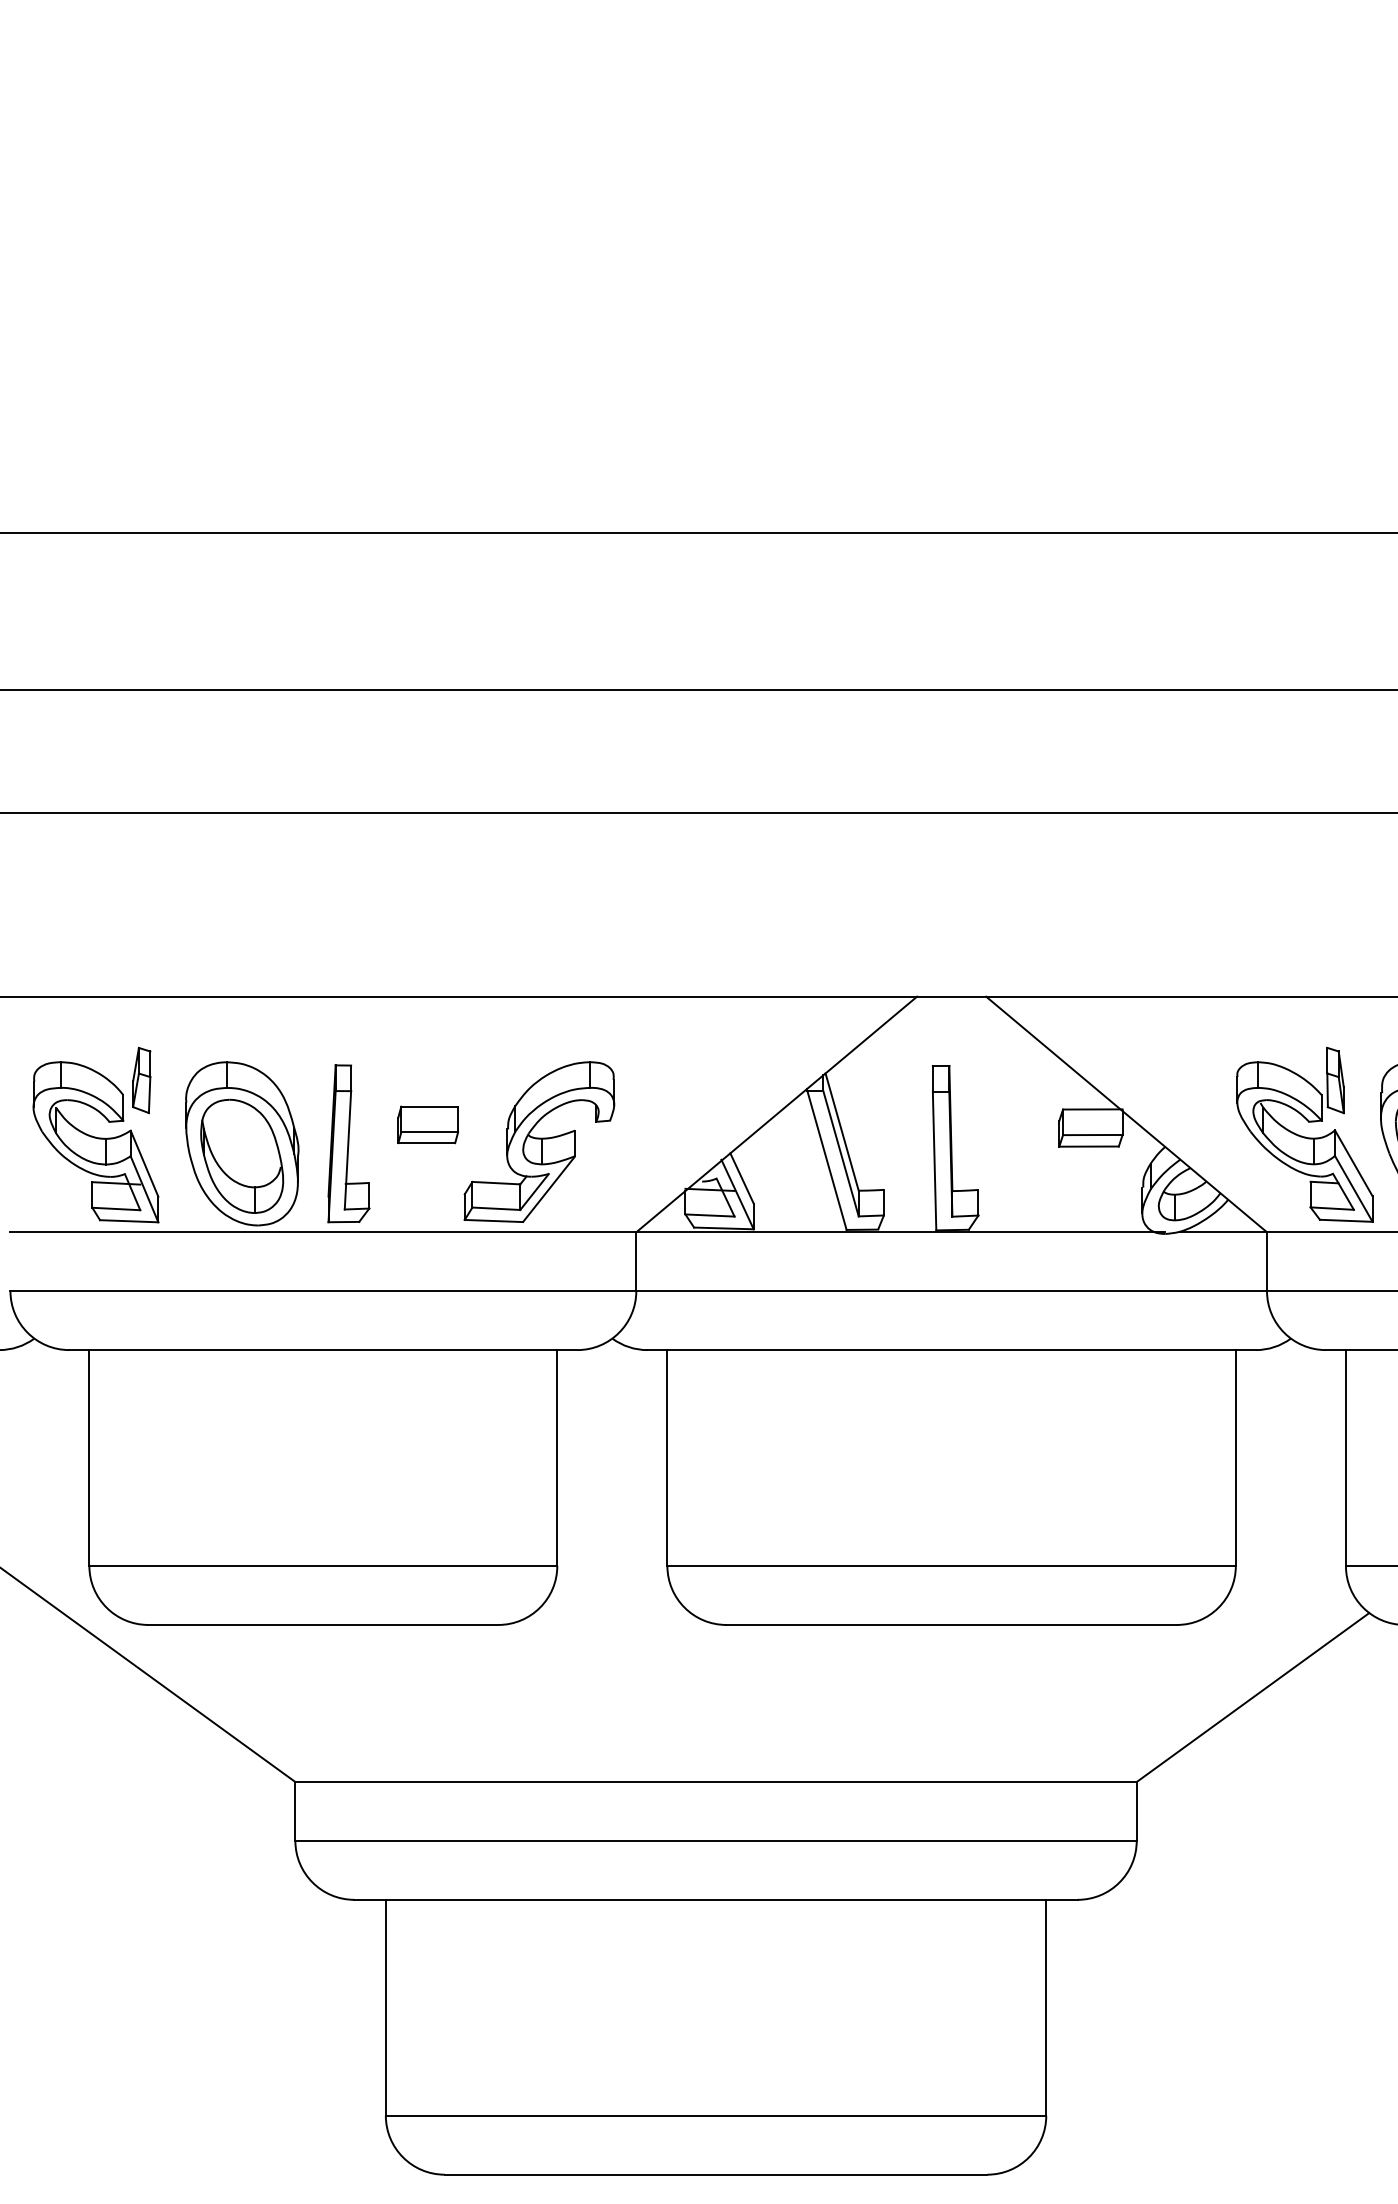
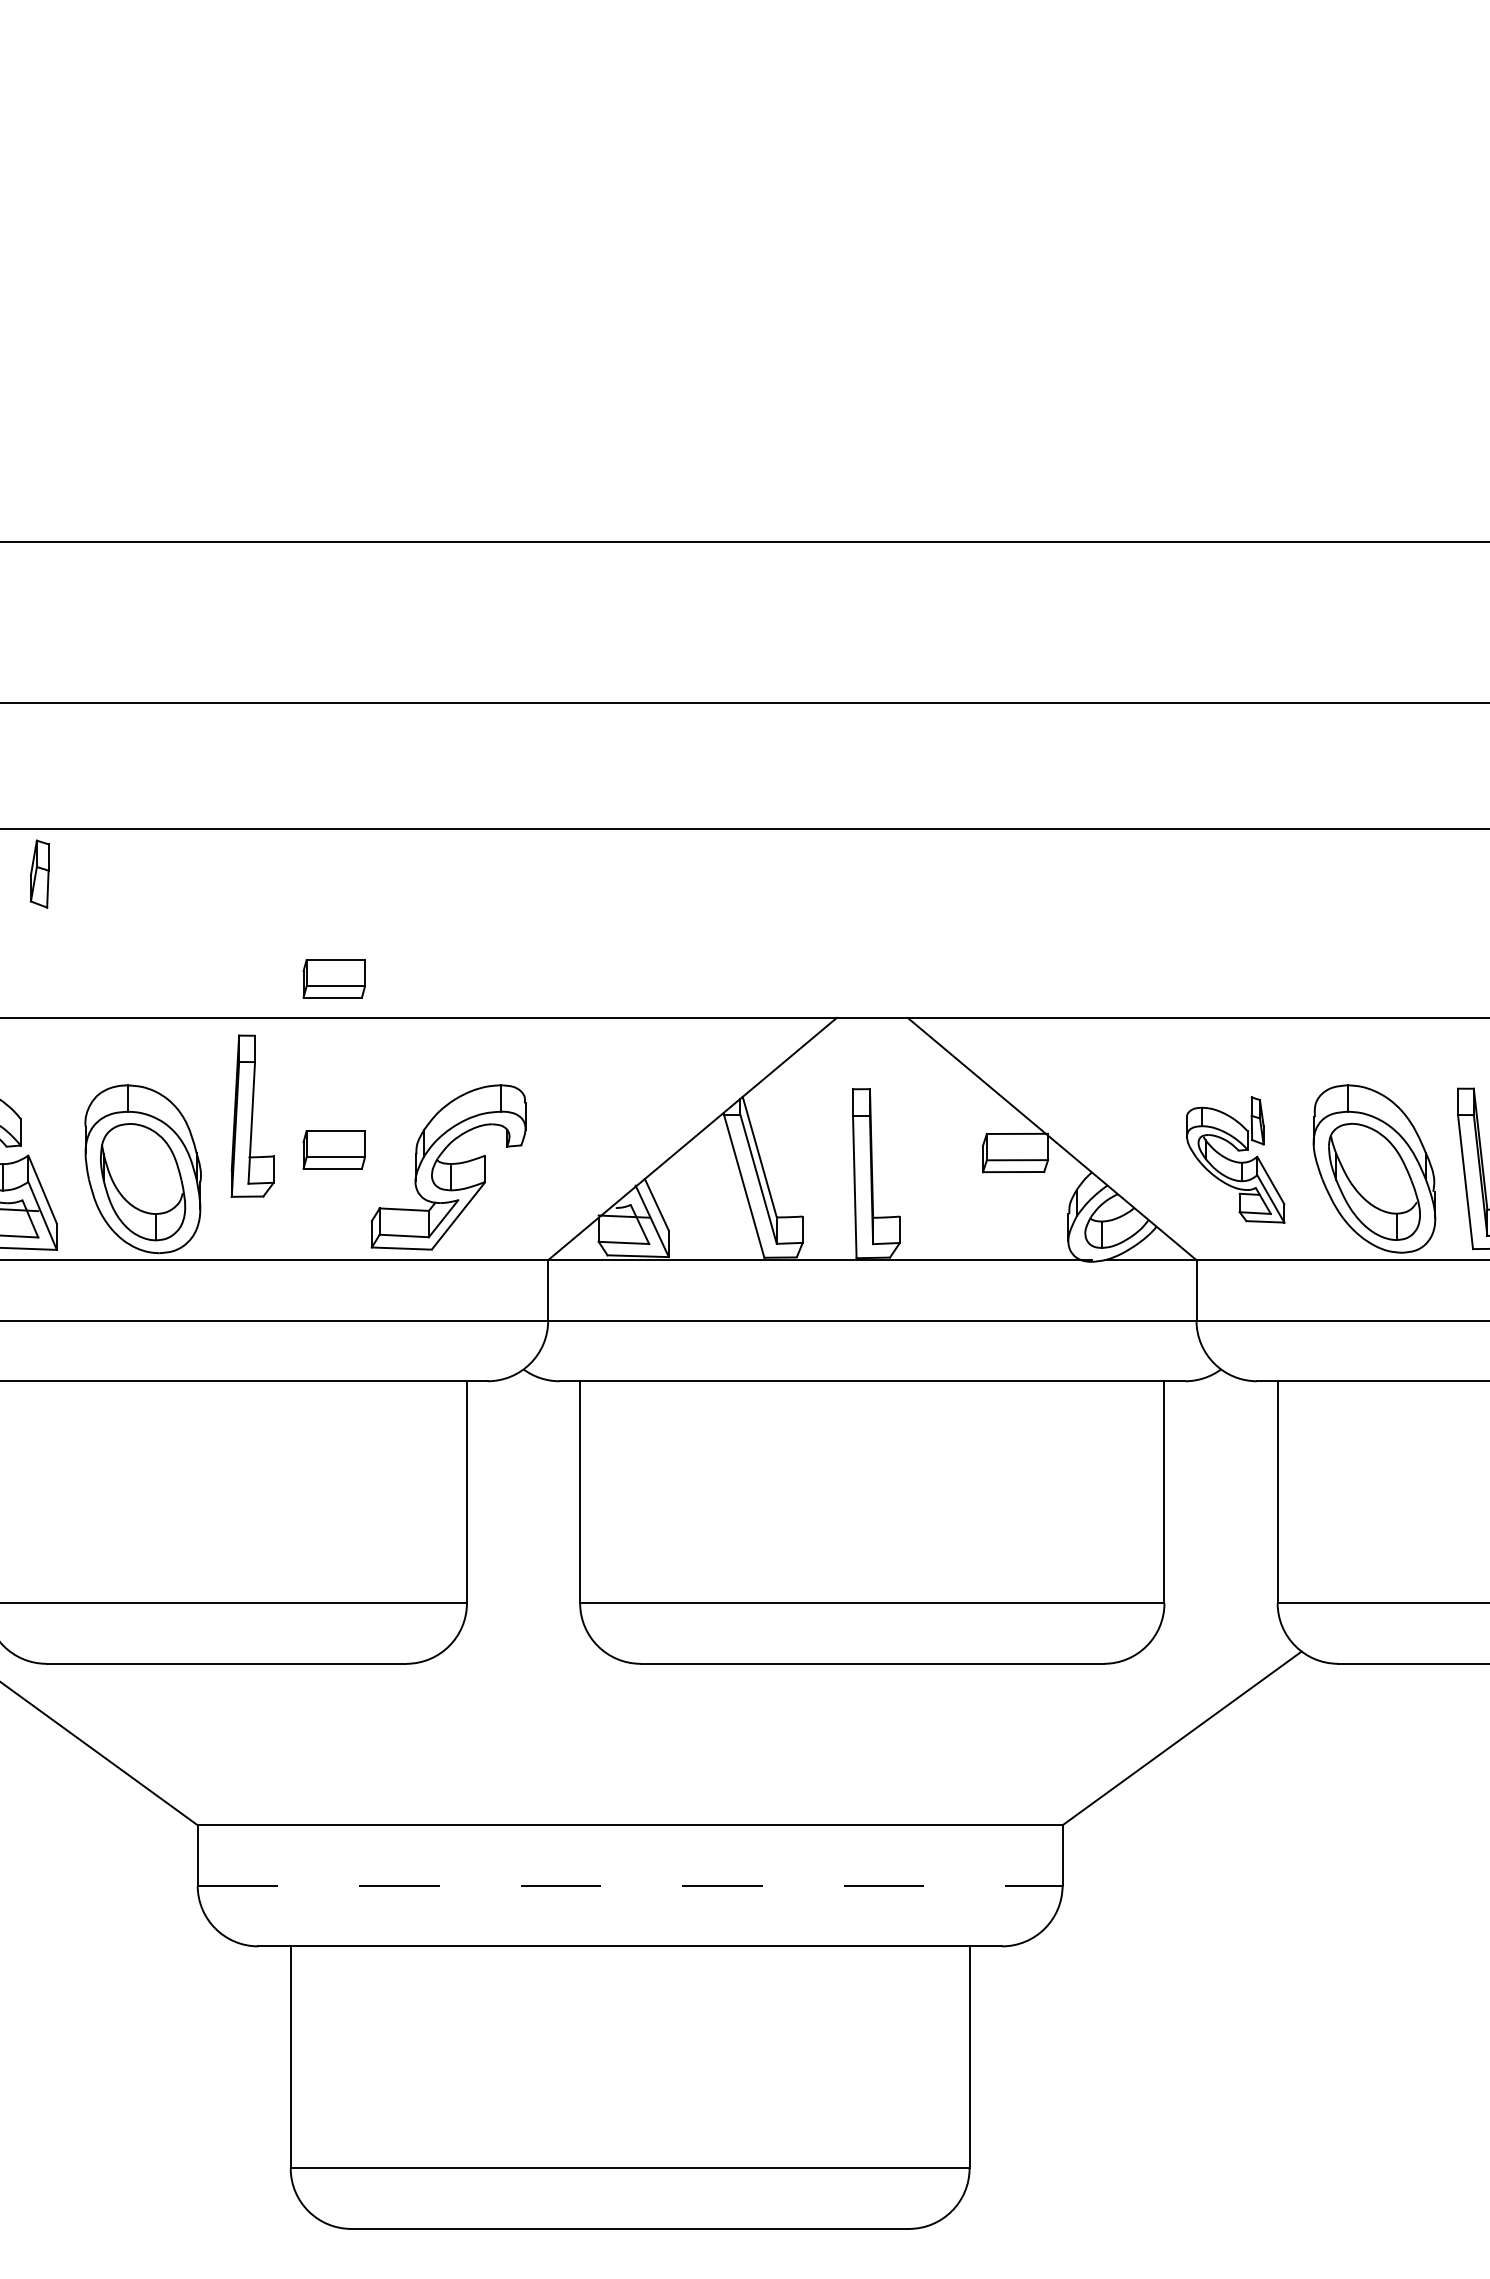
part: (427, 958) -> (333, 978), added
part: (141, 1079) -> (39, 873), moved
part: (1304, 1134) -> (1235, 1159), size x0.7
part: (348, 1143) -> (252, 1115), moved
line: (716, 1840) -> (630, 1885), solid -> dashed

